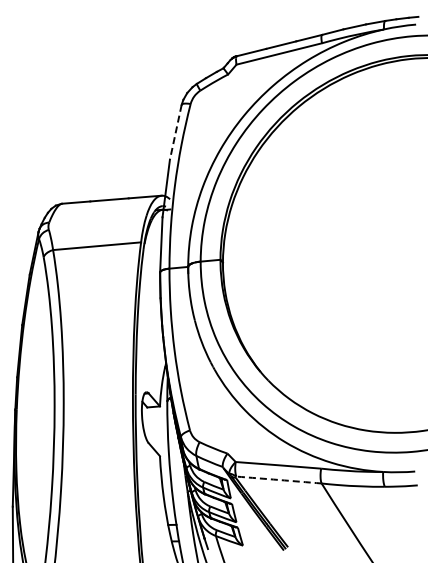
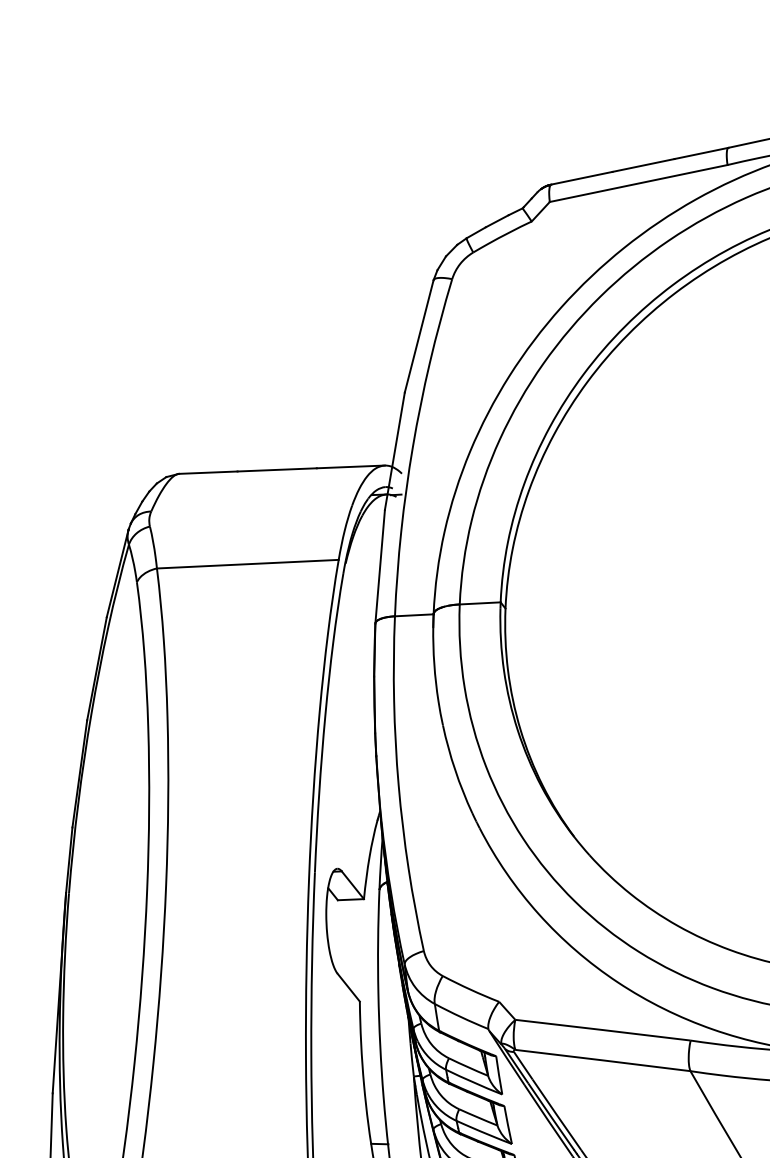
line: (175, 132) -> (418, 336), dashed -> solid
arc: (279, 479) -> (603, 1059), dashed -> solid

